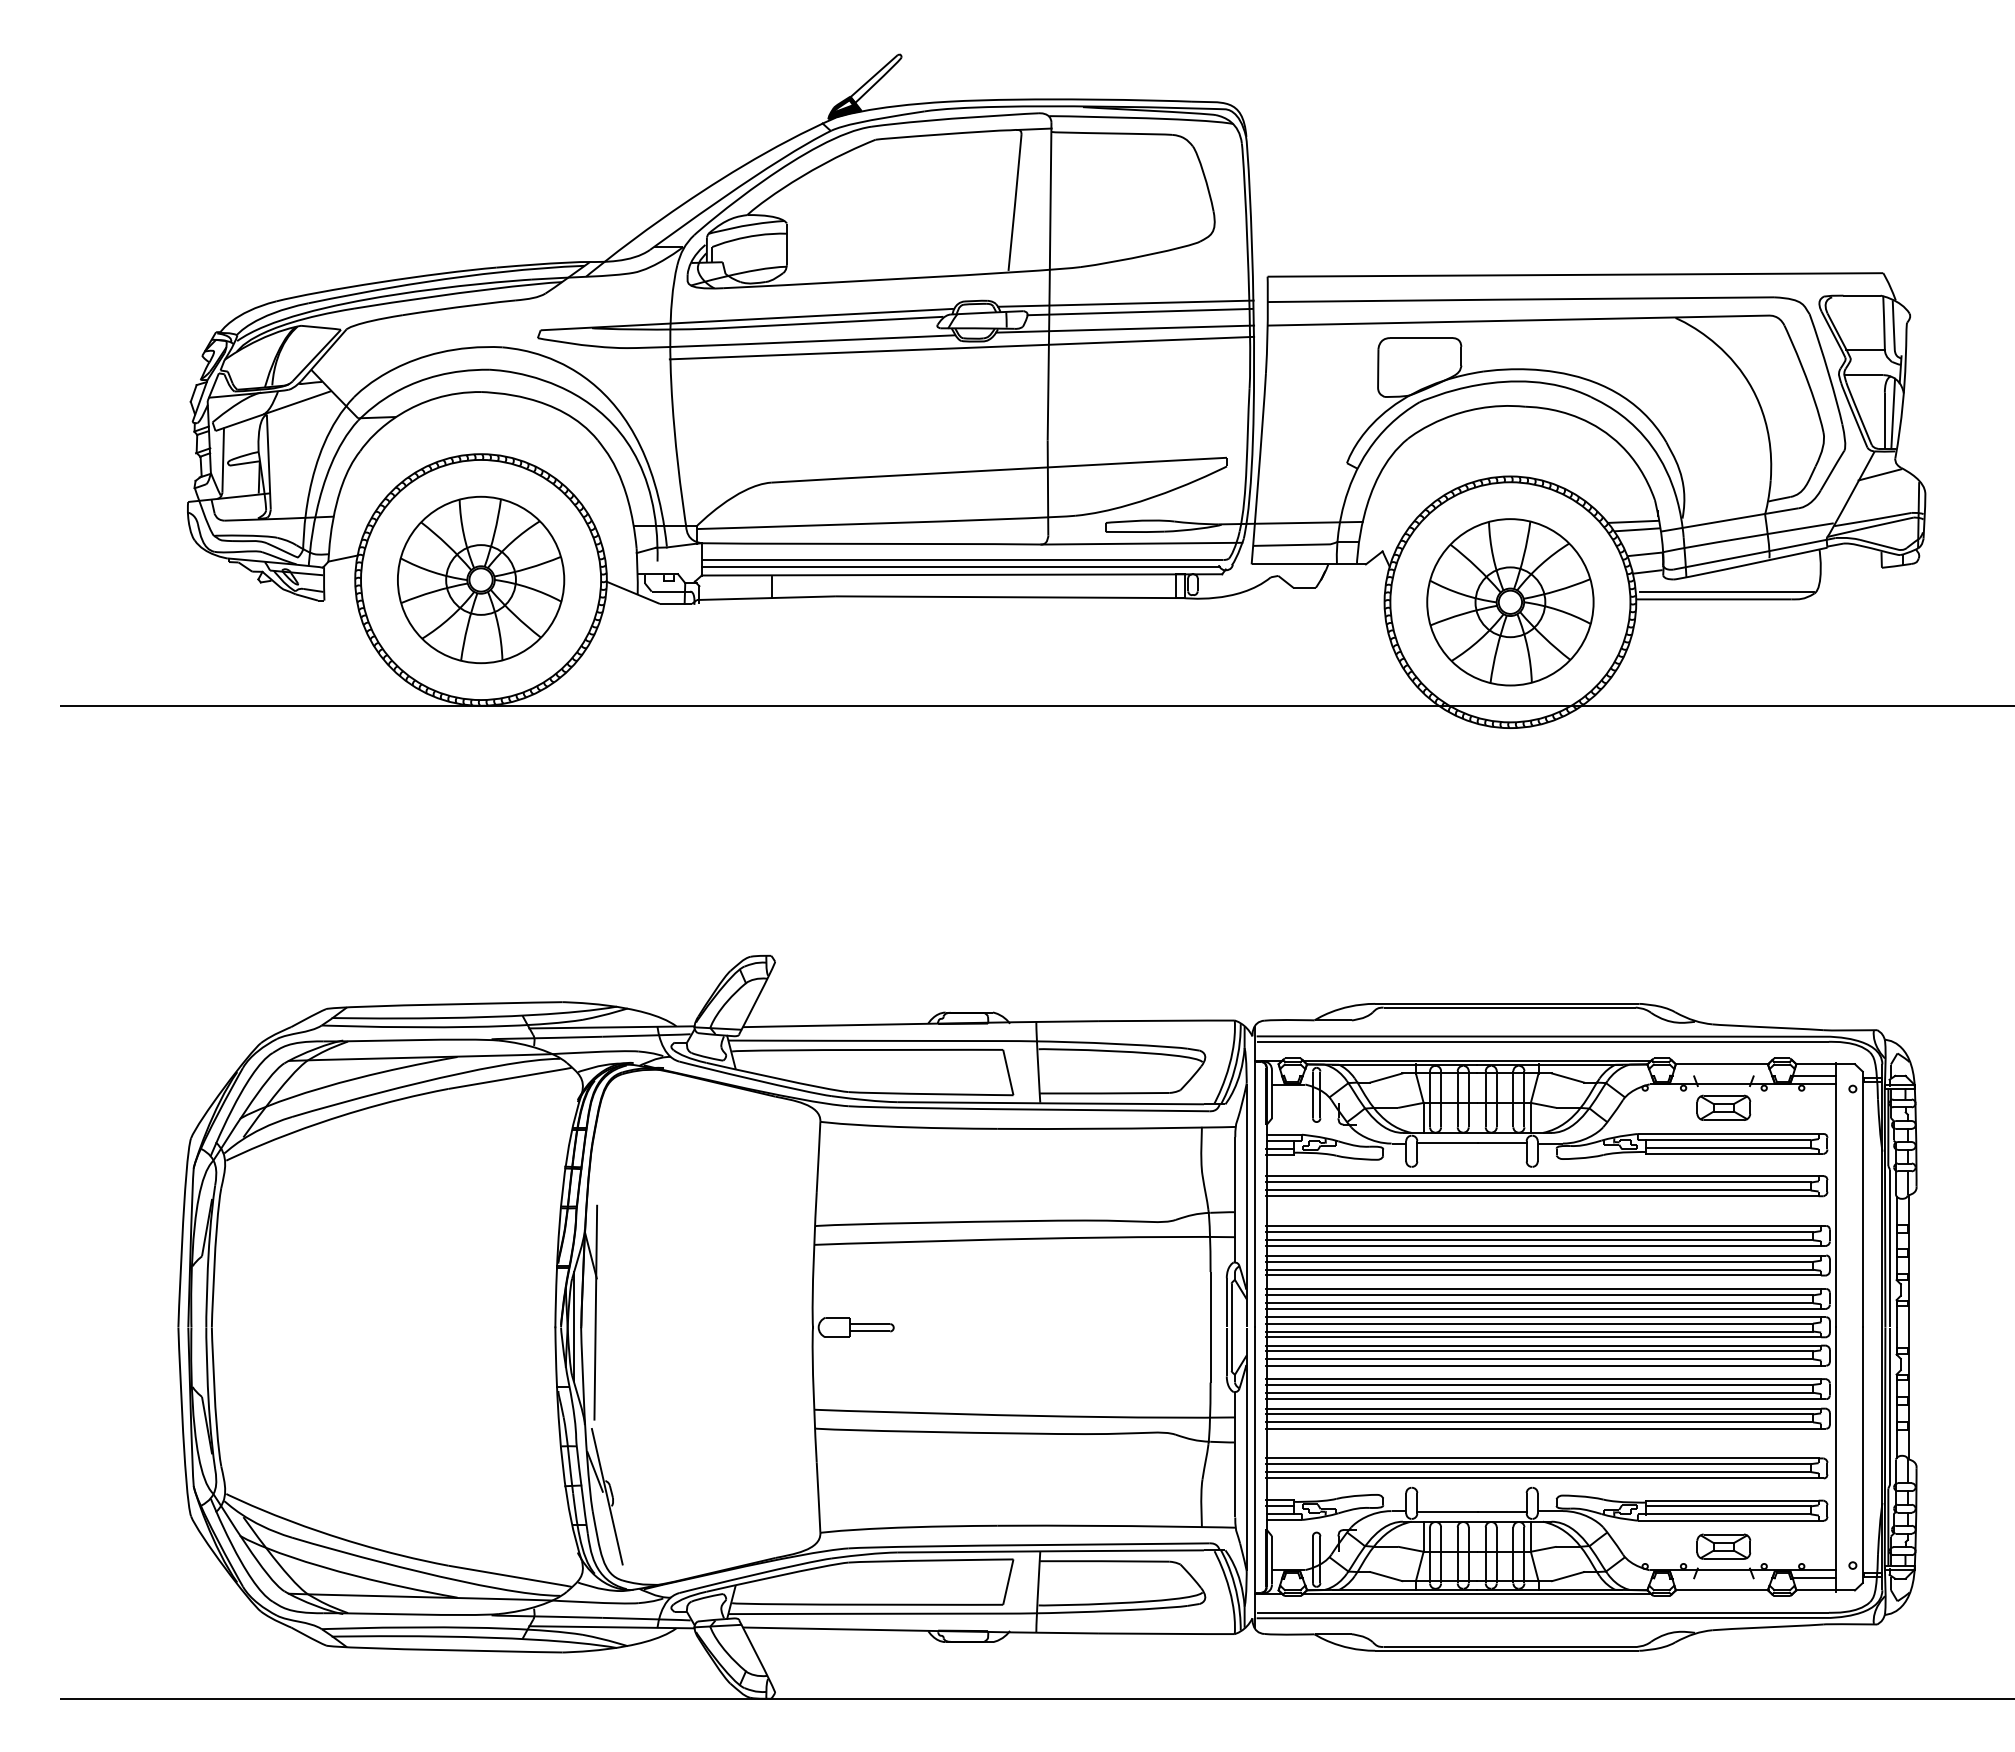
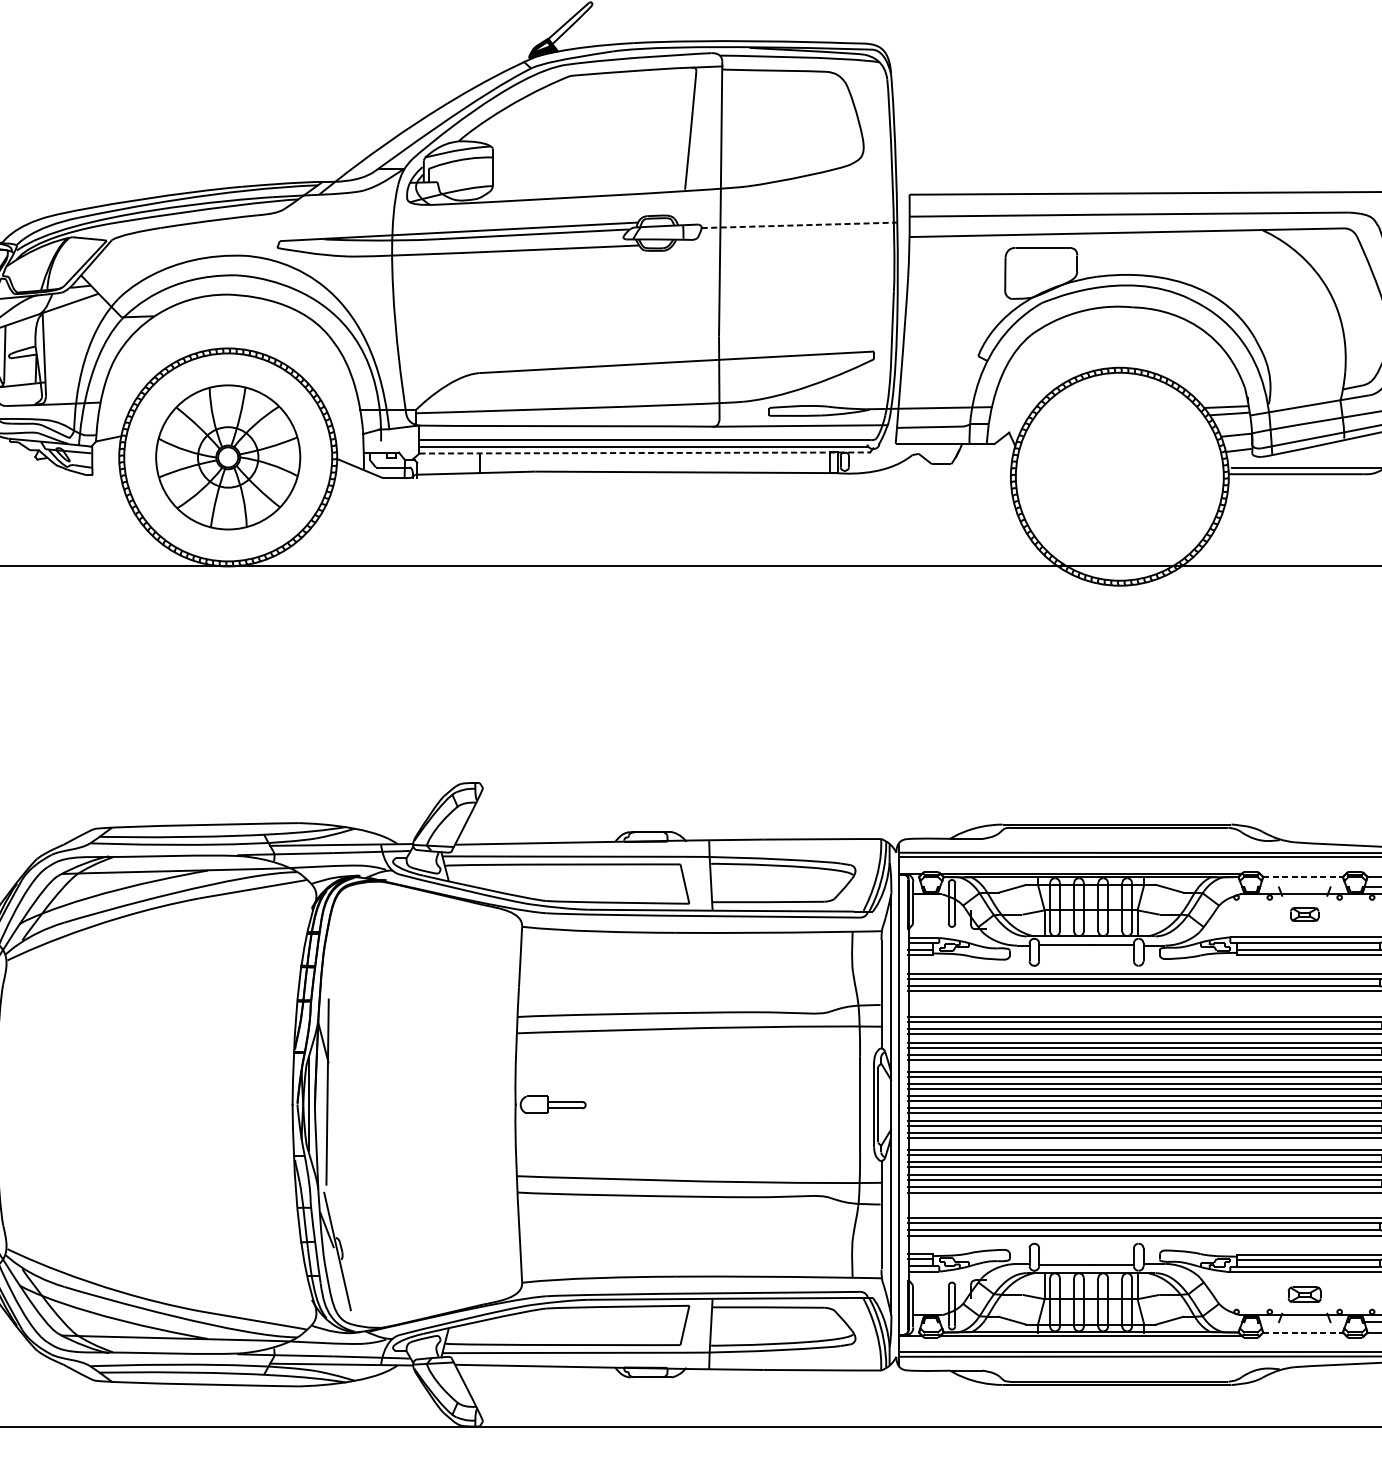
line: (1125, 303) -> (786, 217), removed
line: (1140, 312) -> (799, 225), solid -> dashed
line: (1125, 328) -> (786, 239), removed
line: (961, 347) -> (644, 256), removed
line: (962, 574) -> (645, 452), solid -> dashed
part: (1510, 602) -> (1119, 476), removed
line: (1722, 1064) -> (1303, 877), solid -> dashed
part: (1723, 1107) -> (1304, 914), size x0.6
part: (1723, 1546) -> (1304, 1294), size x0.7
line: (1722, 1590) -> (1303, 1332), solid -> dashed

